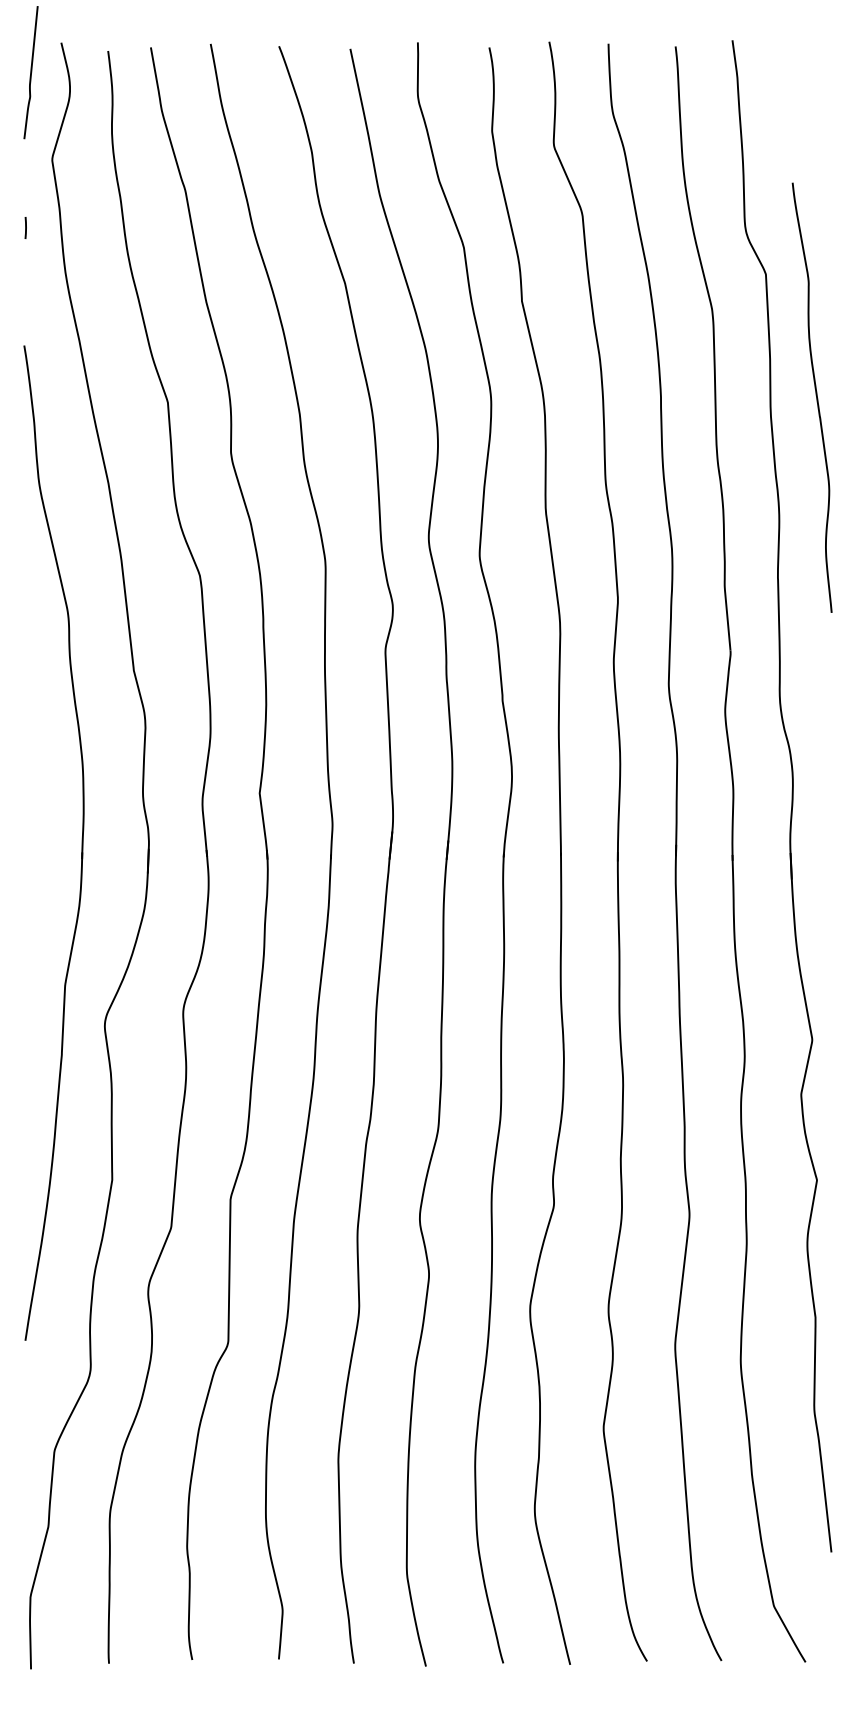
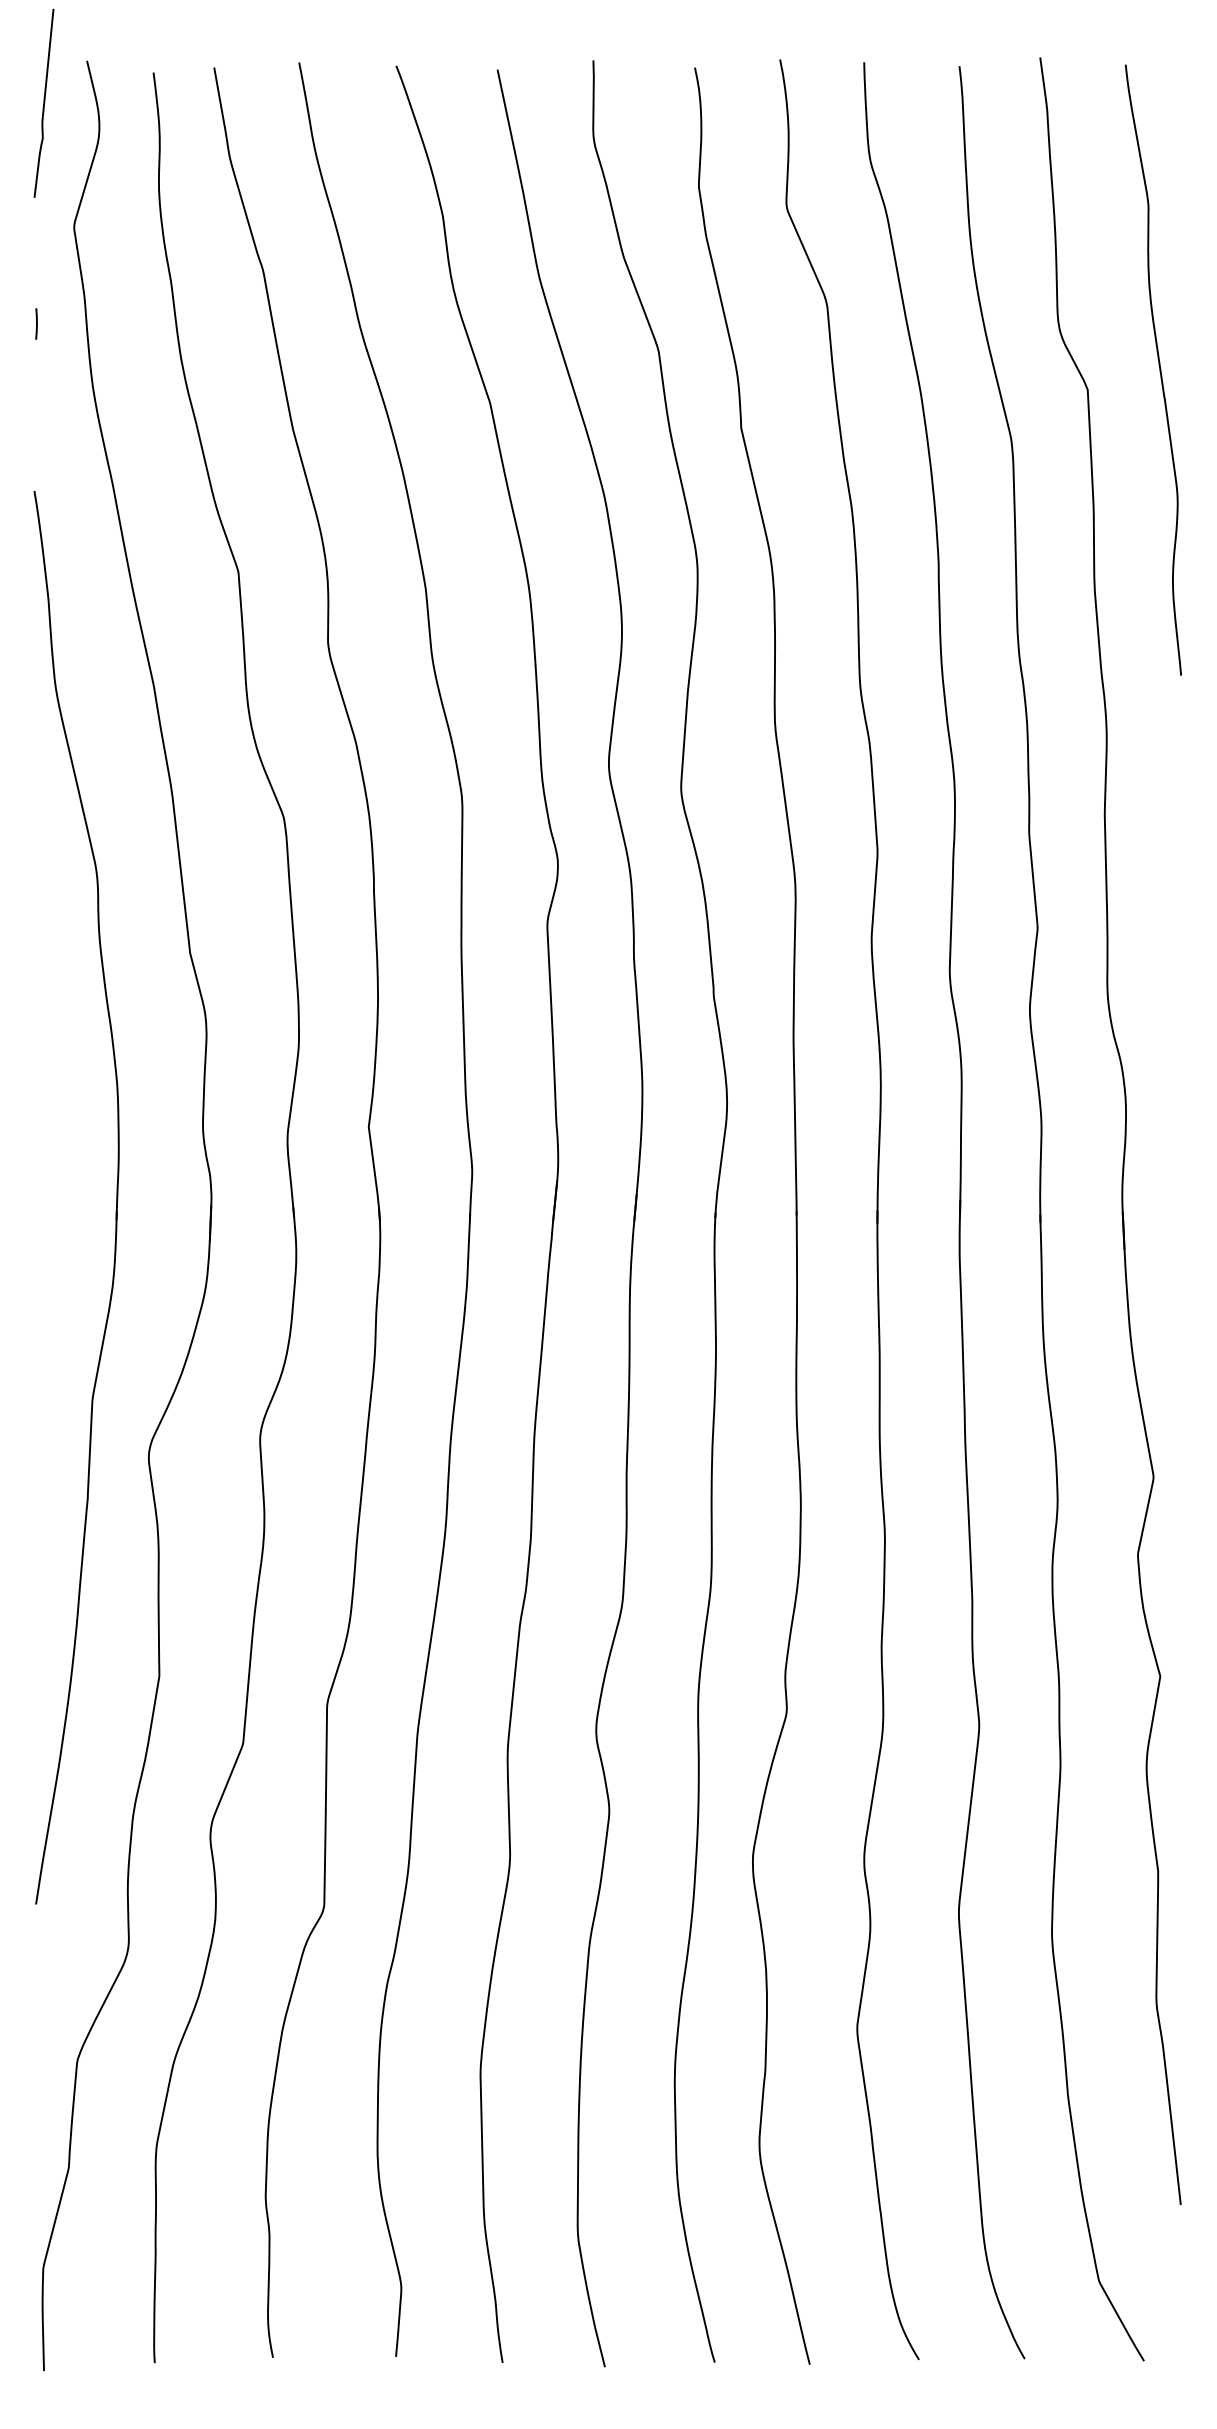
curve: (816, 397) -> (1159, 369), moved

